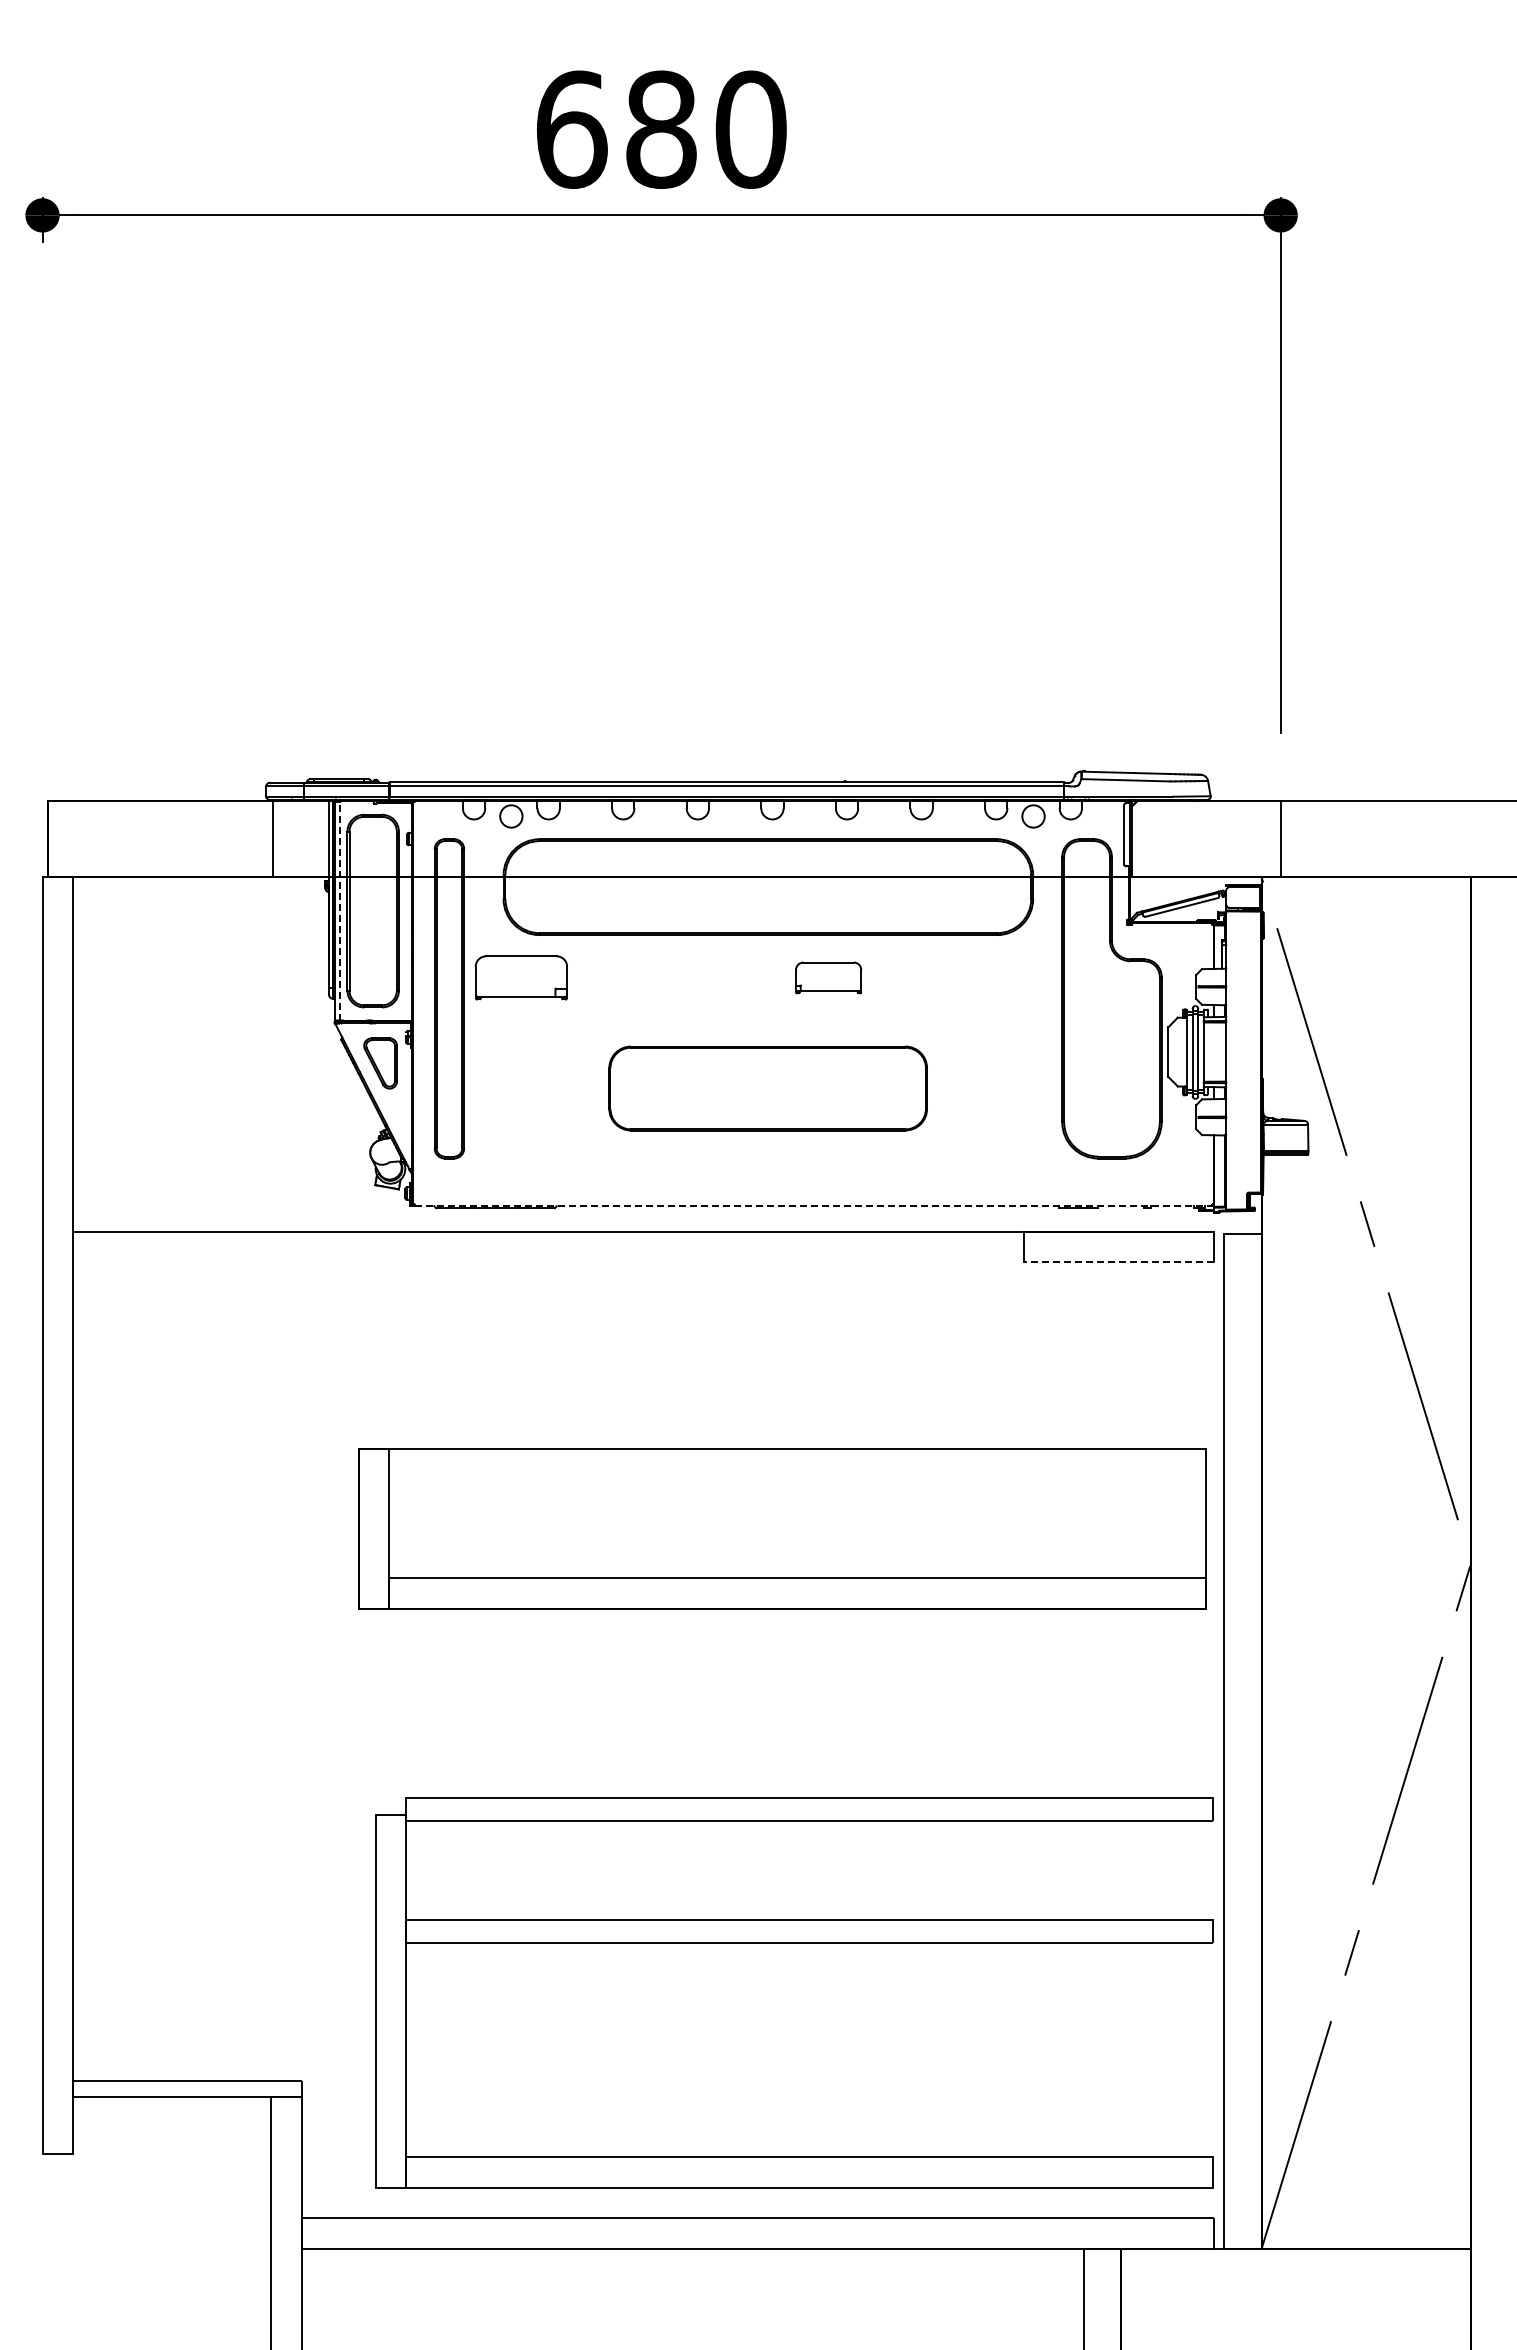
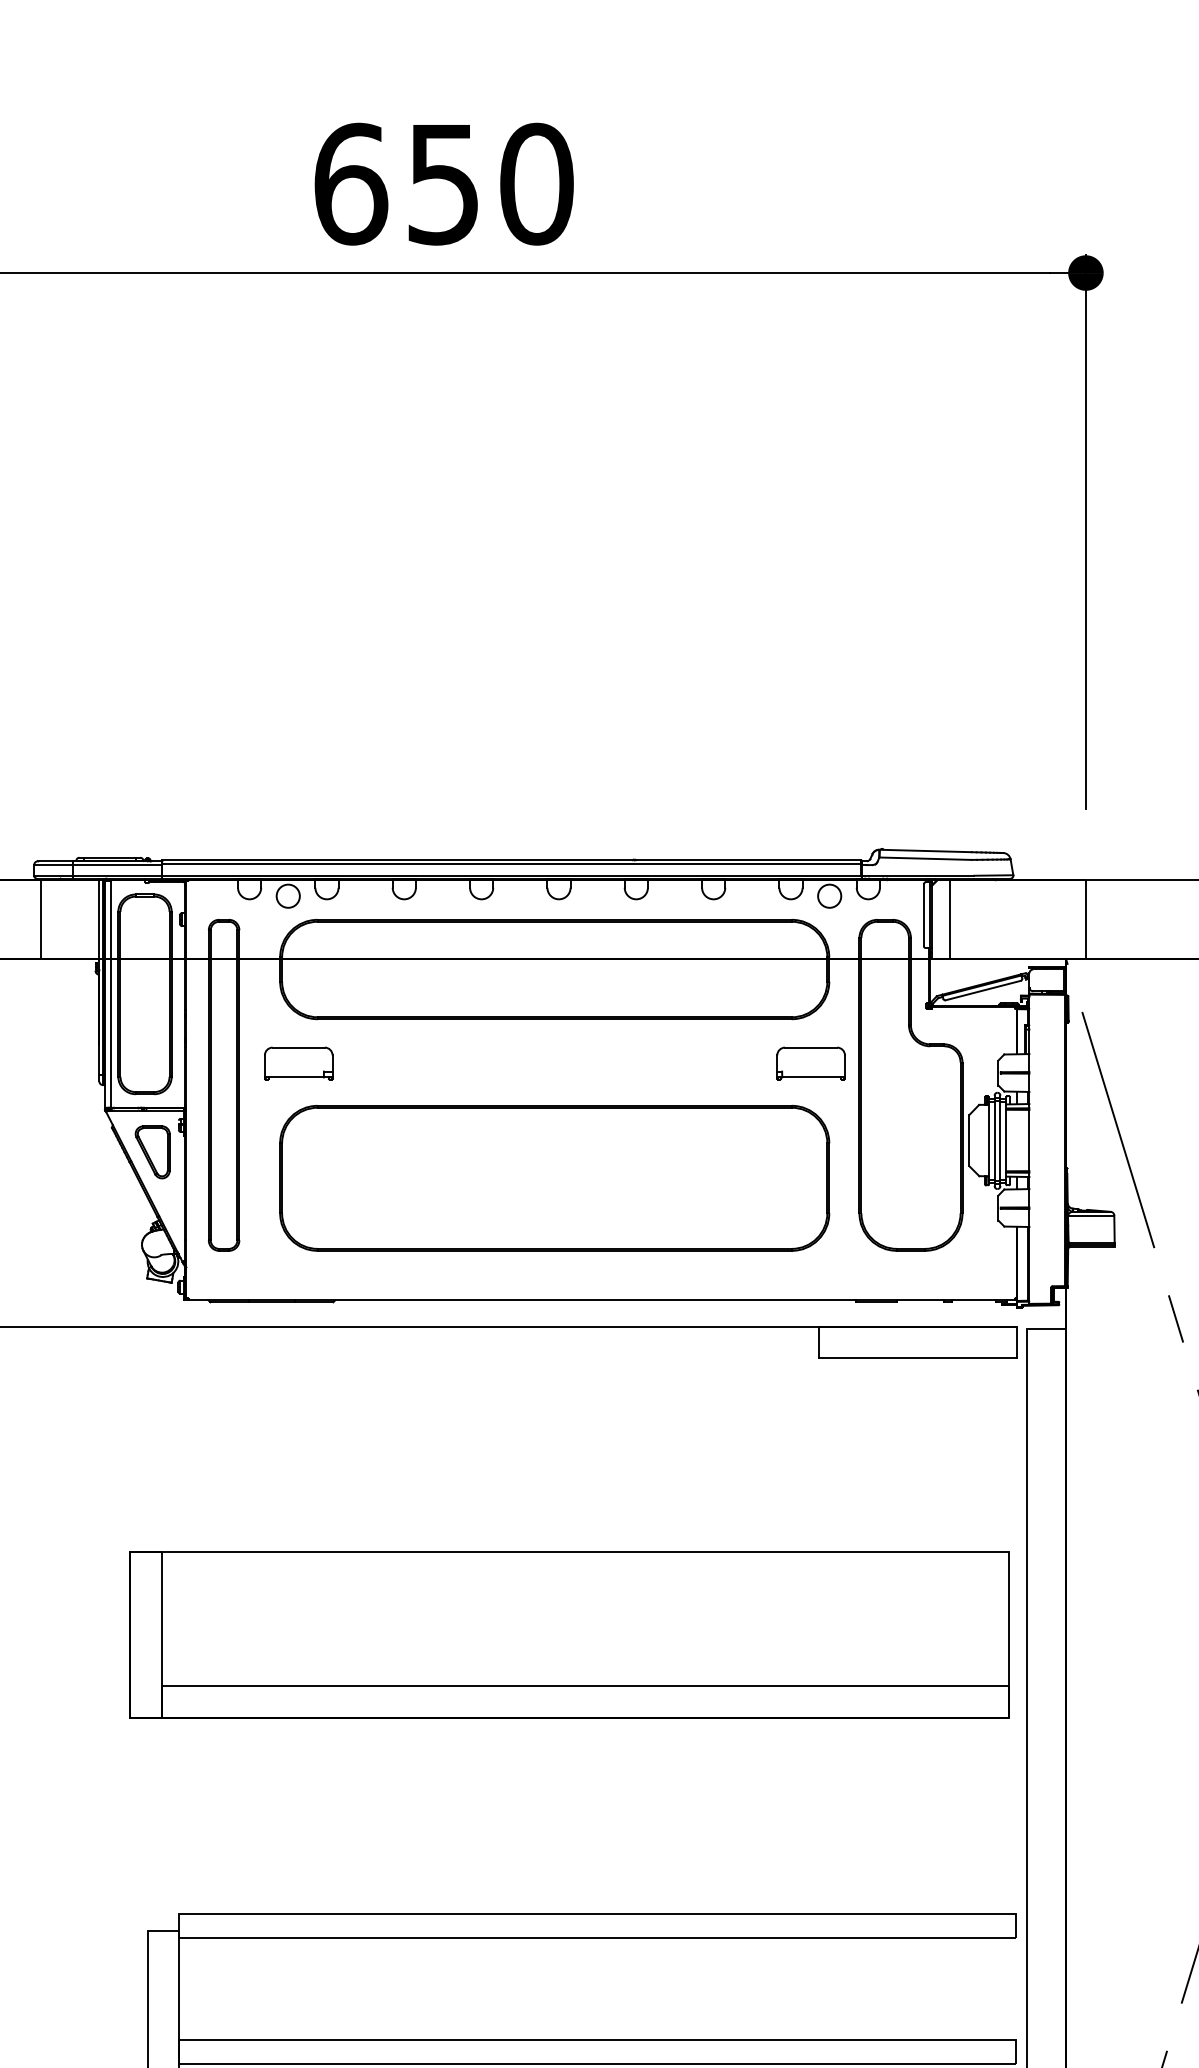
text: (661, 129) -> (443, 183), 680 -> 650
line: (1149, 839) -> (949, 920), added
line: (340, 910) -> (111, 993), dashed -> solid
part: (521, 977) -> (298, 1063), size x0.71
part: (828, 977) -> (810, 1063), moved
part: (767, 1088) -> (553, 1178), size x1.67
line: (813, 1206) -> (601, 1300), dashed -> solid
line: (1118, 1262) -> (917, 1358), dashed -> solid

